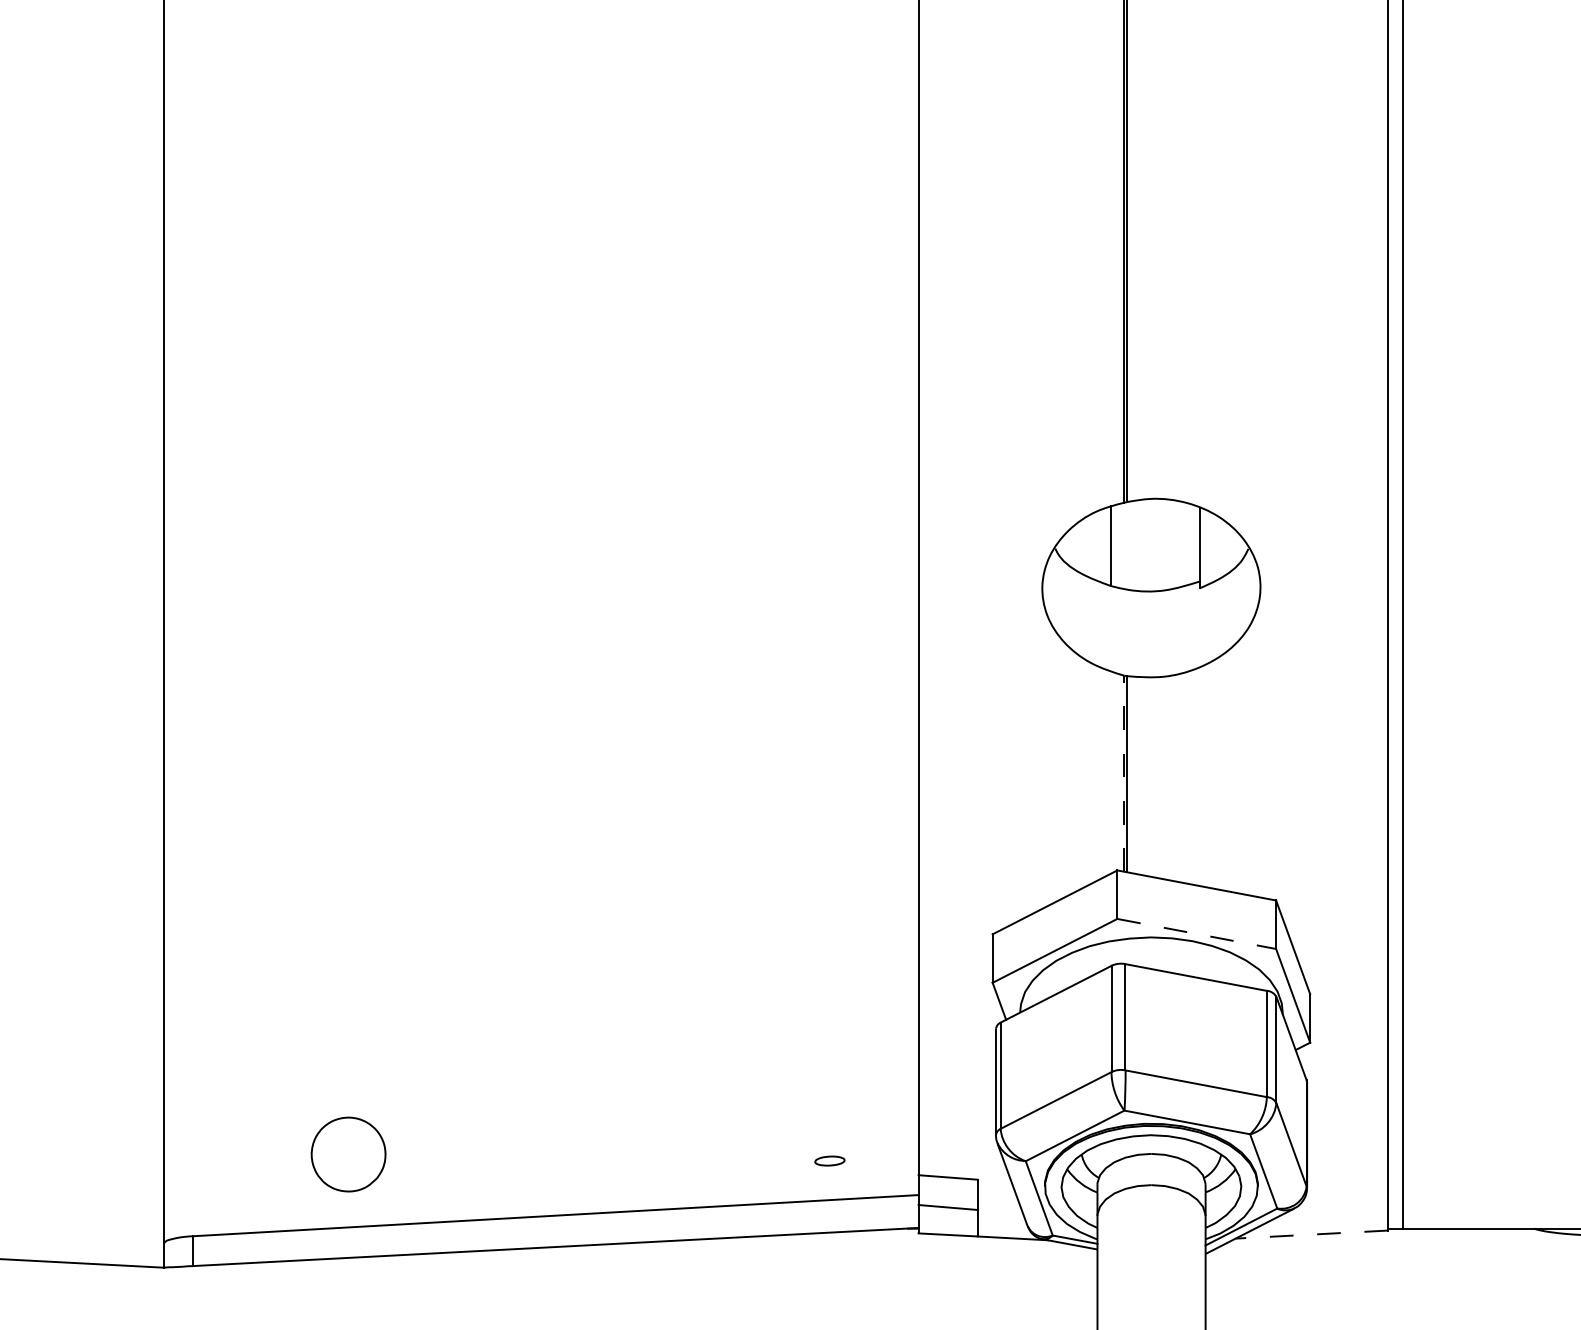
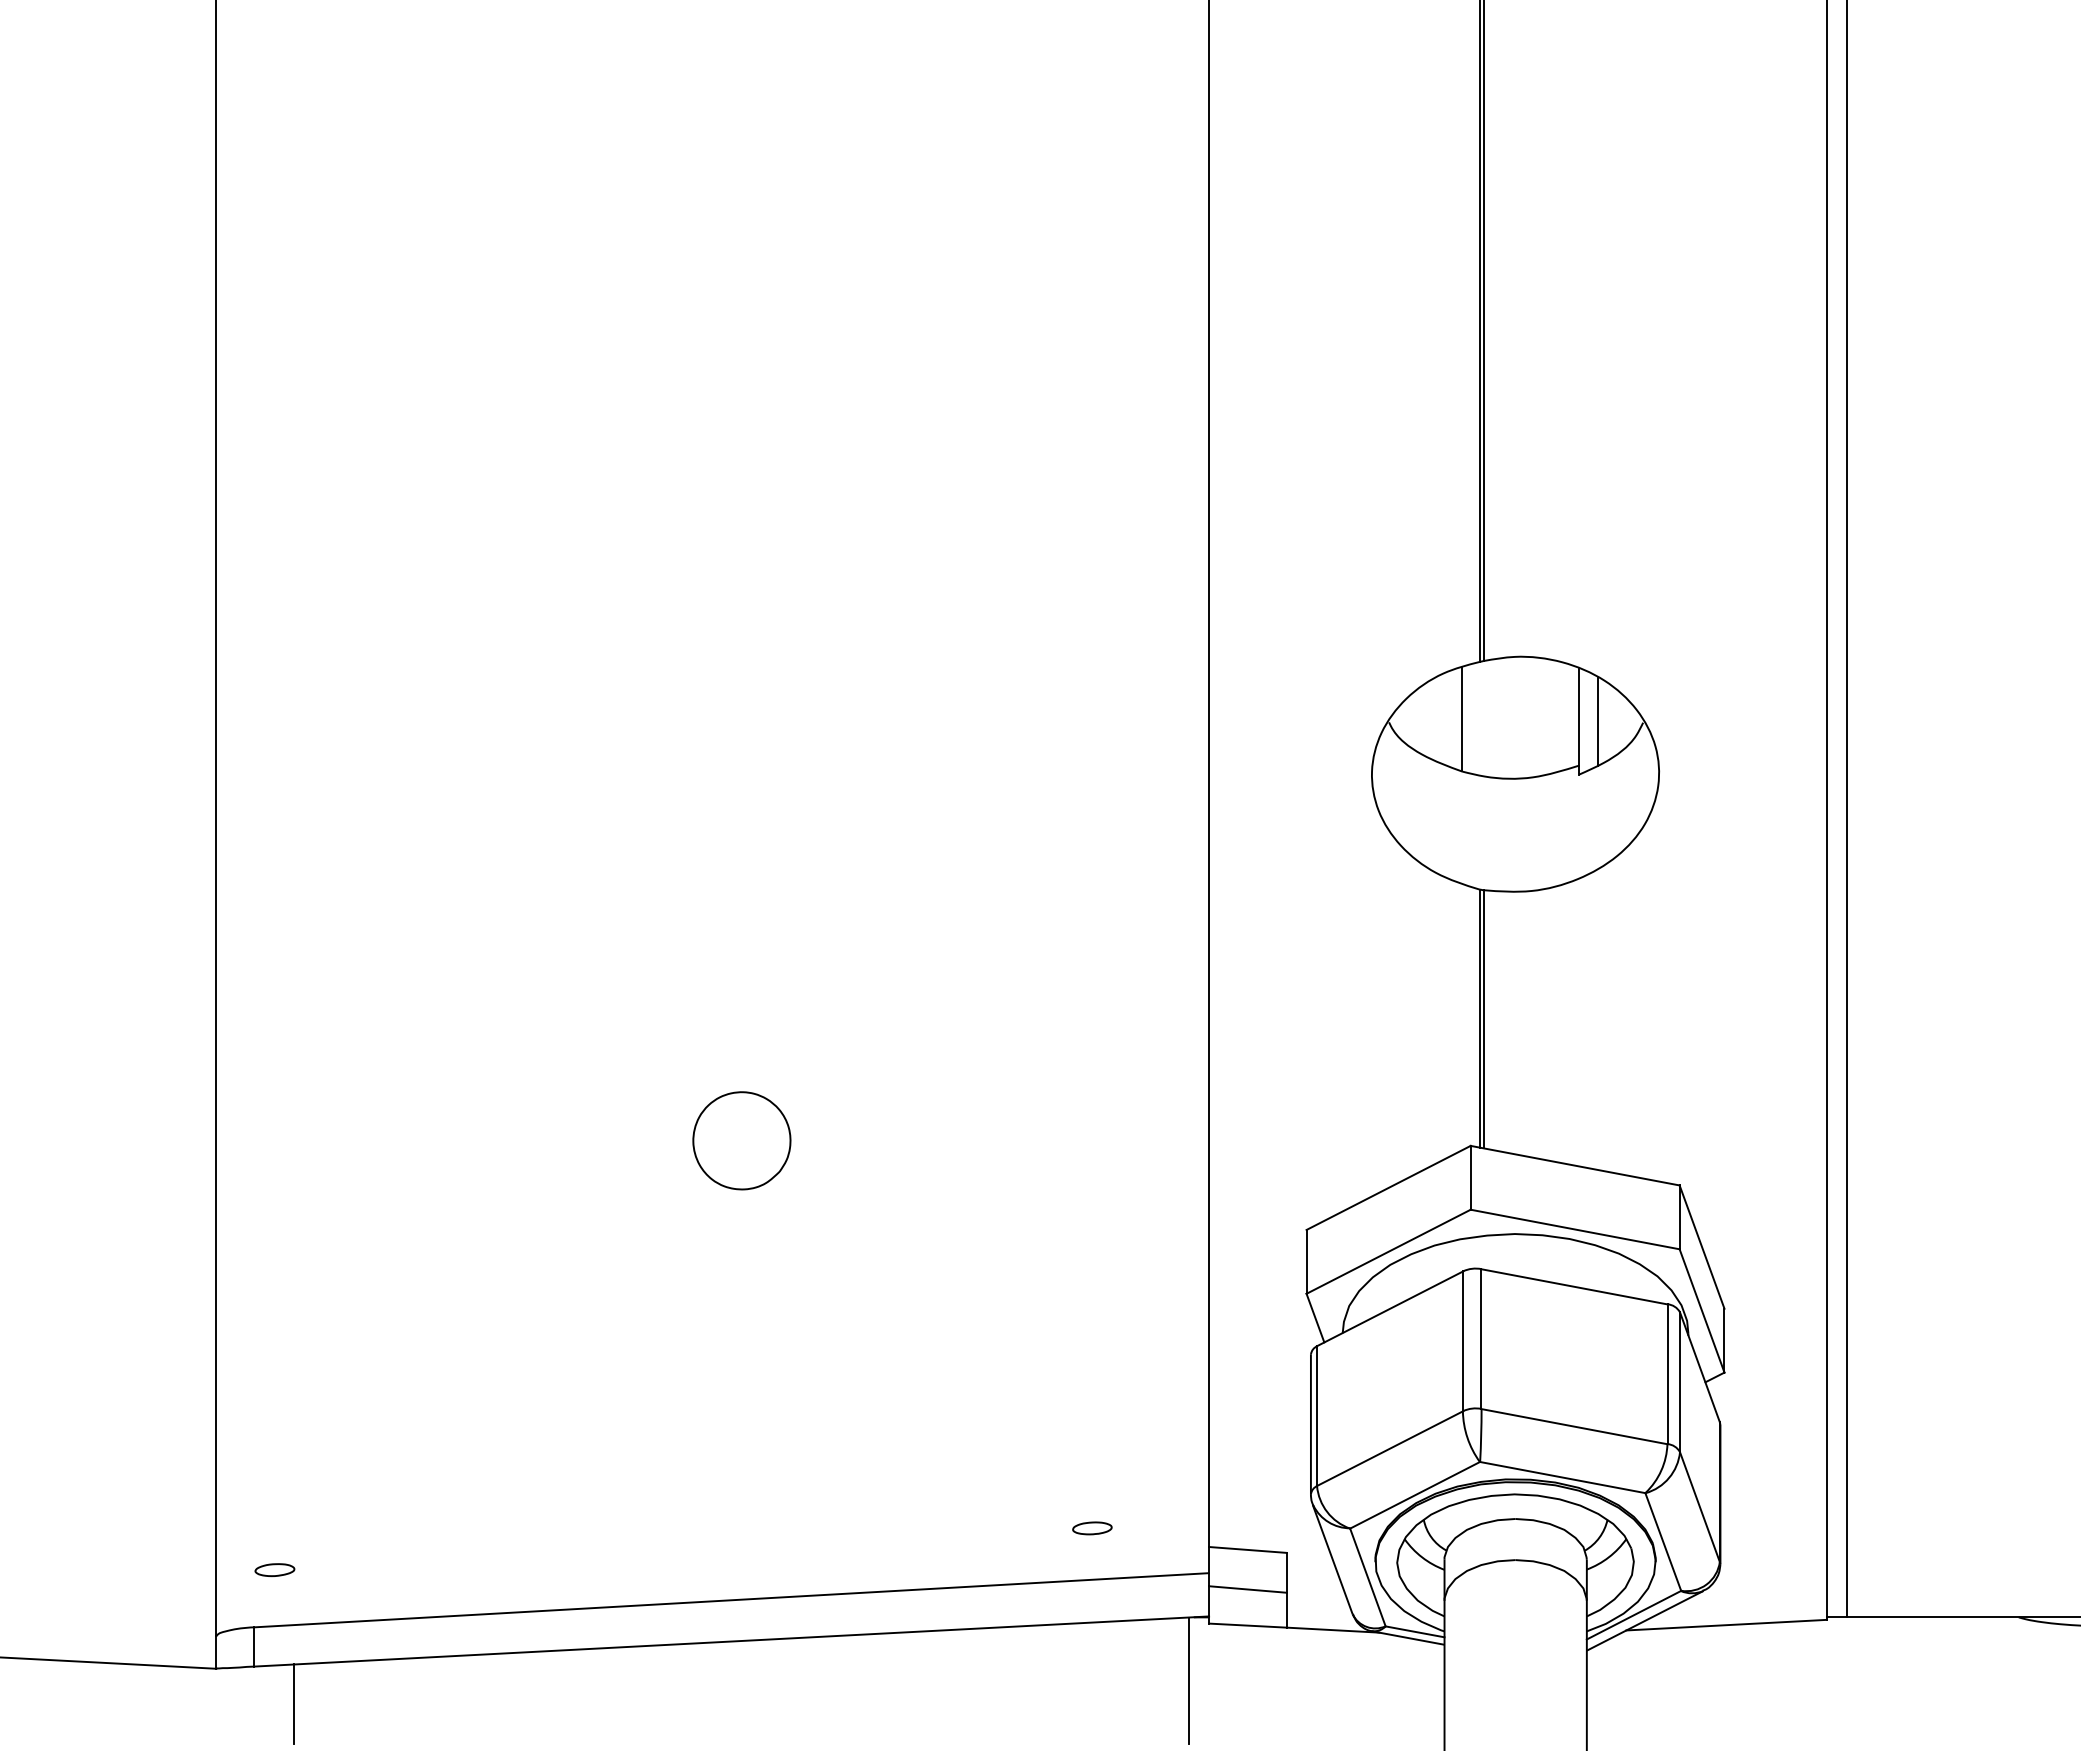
line: (1213, 547) -> (1597, 721), added
line: (1124, 773) -> (1479, 1018), dashed -> solid
line: (1196, 933) -> (1575, 1229), dashed -> solid
part: (348, 1154) -> (741, 1140), moved
part: (208, 1193) -> (274, 1570), added
line: (1311, 1234) -> (1726, 1625), dashed -> solid
line: (903, 1276) -> (1189, 1680), added
line: (223, 1294) -> (294, 1703), added

